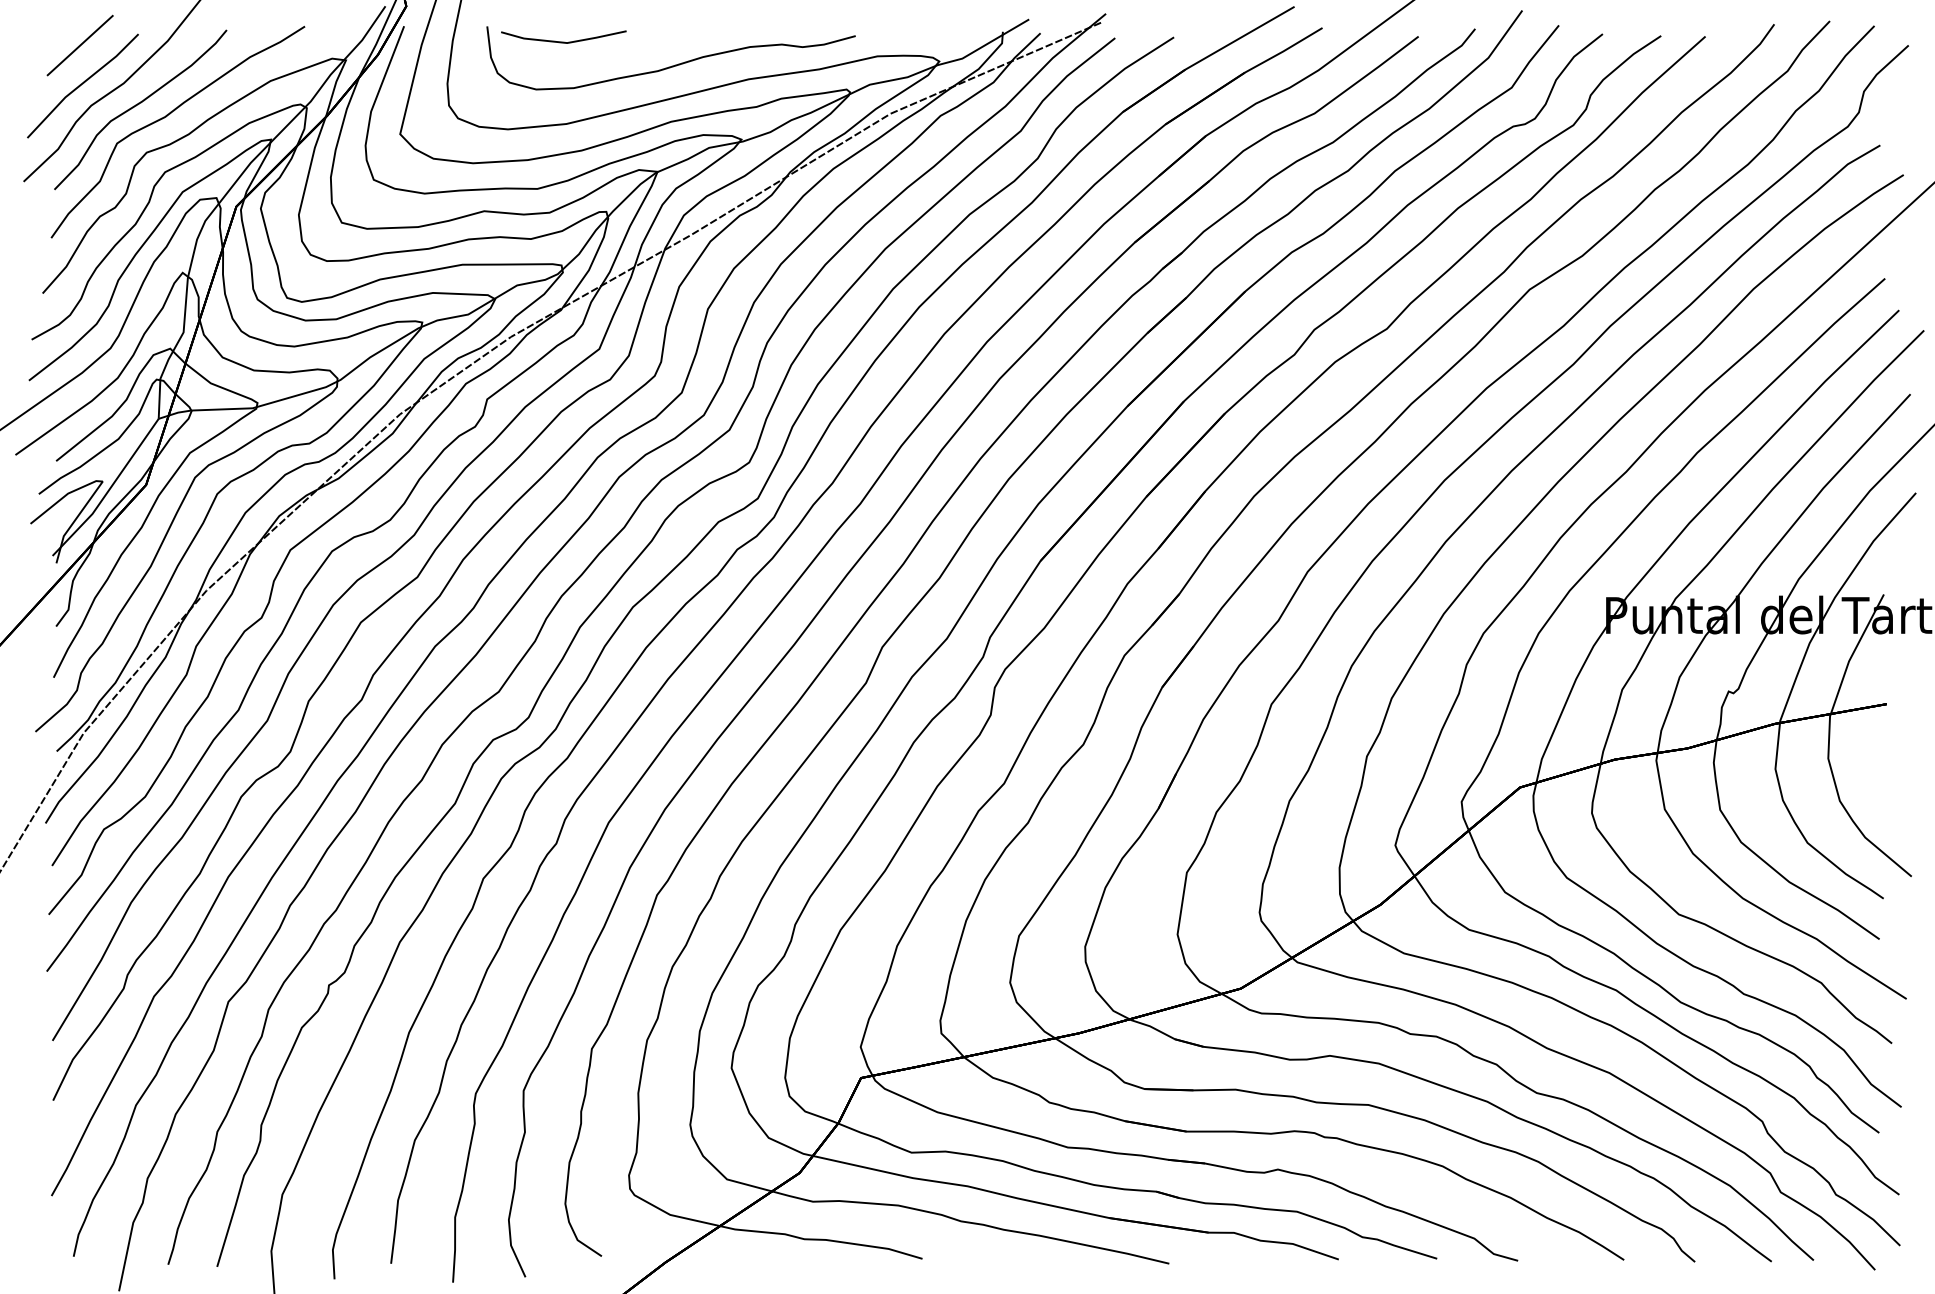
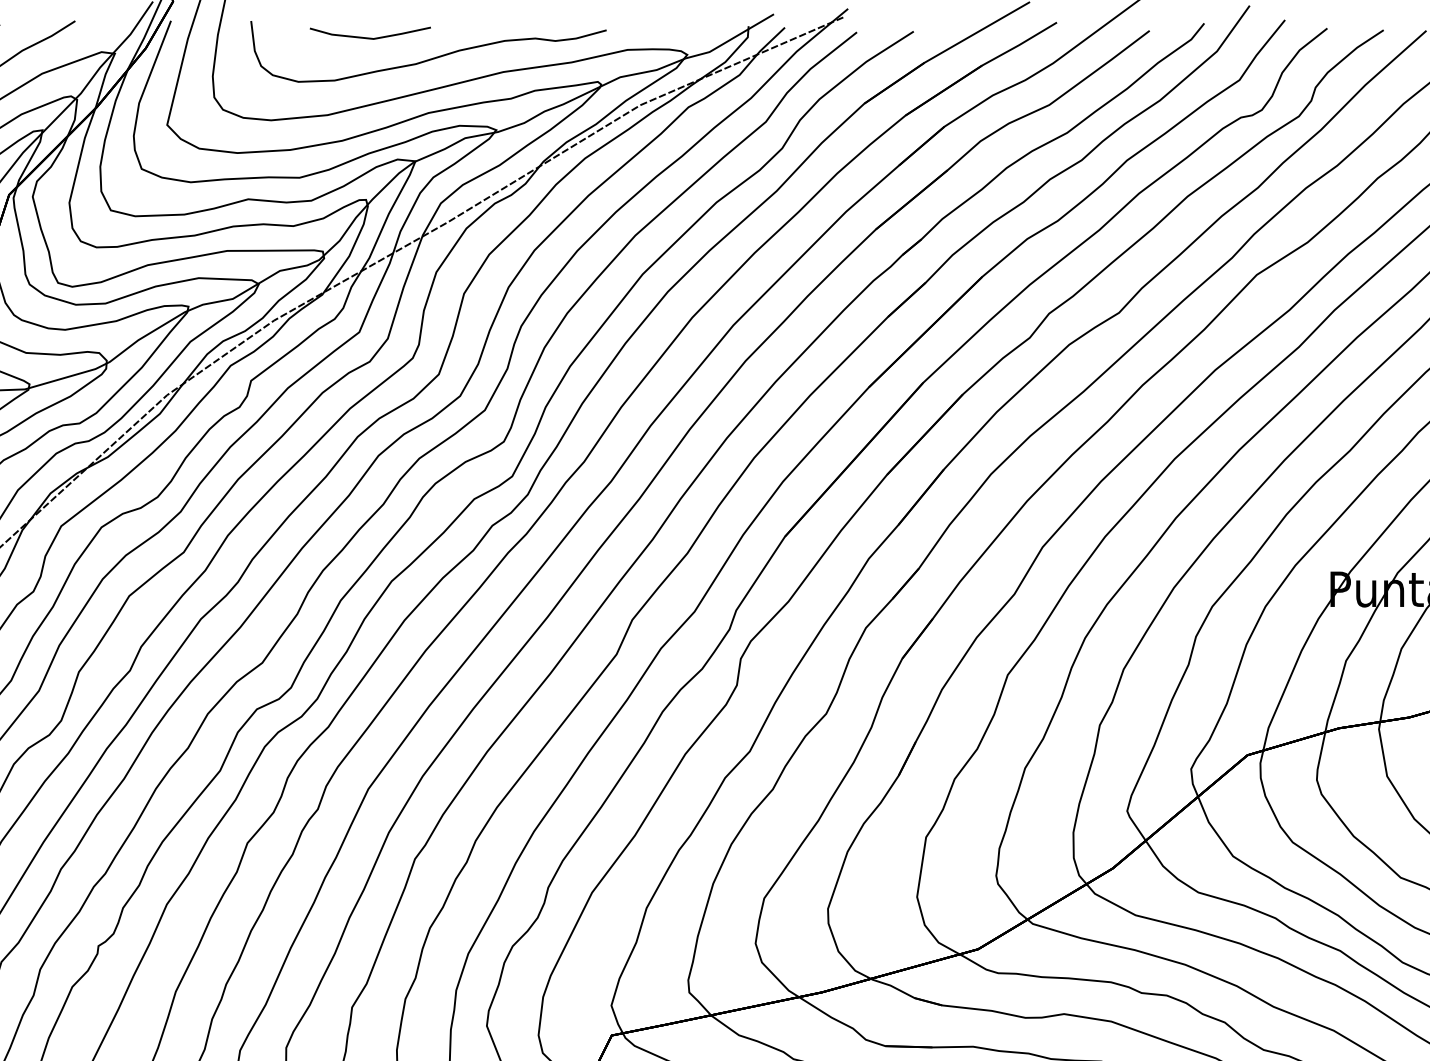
line: (563, 41) -> (370, 37), moved

